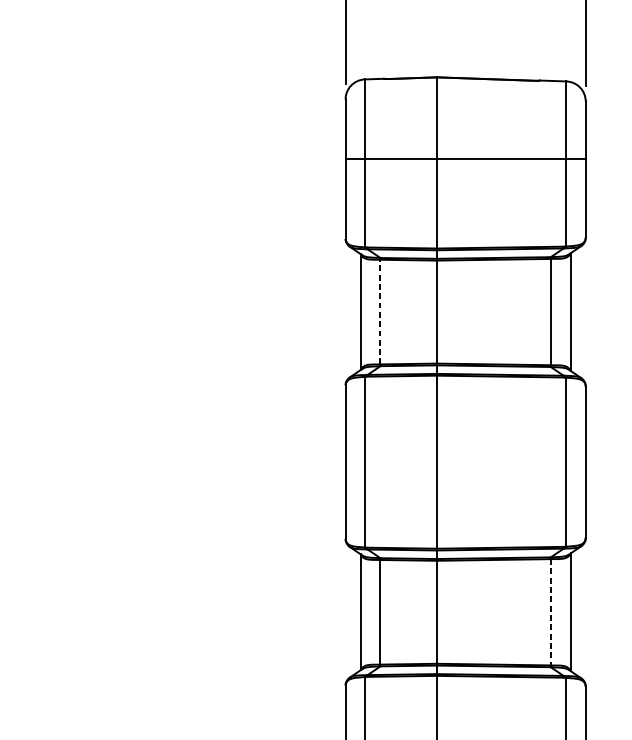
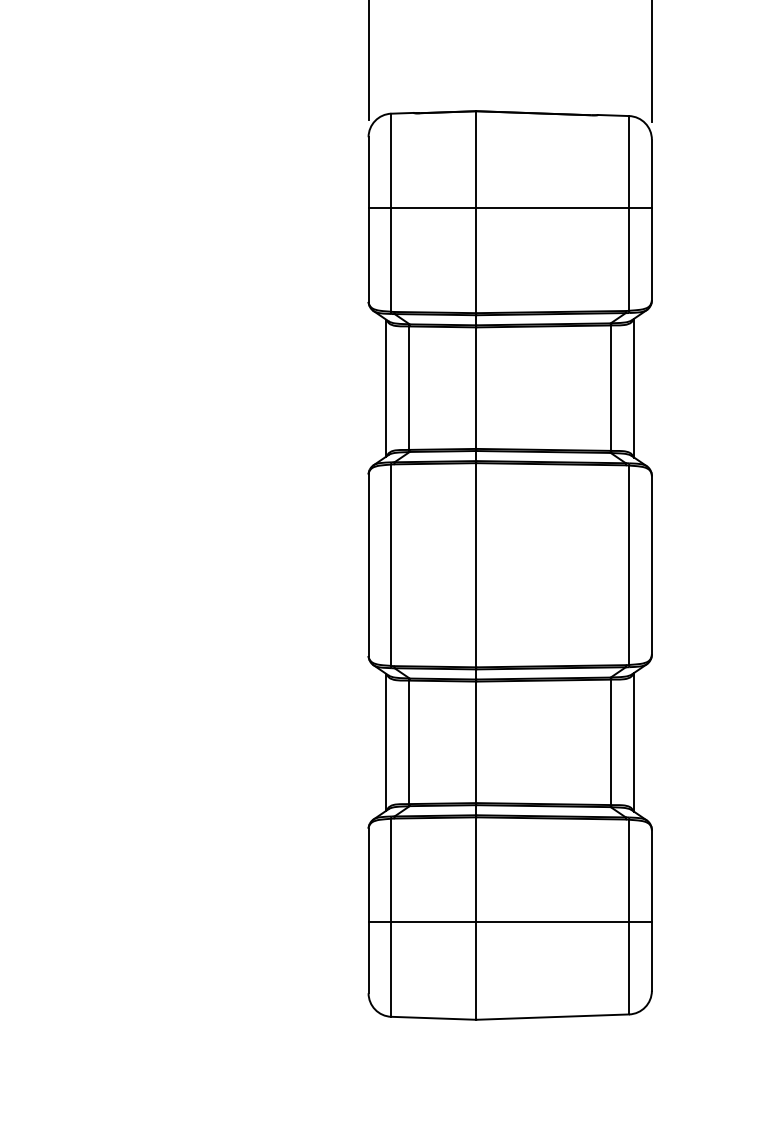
line: (380, 312) -> (409, 388), dashed -> solid
line: (551, 612) -> (611, 742), dashed -> solid

